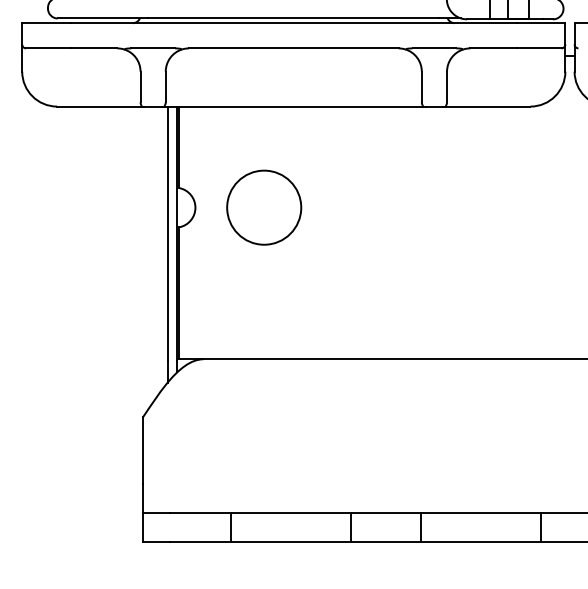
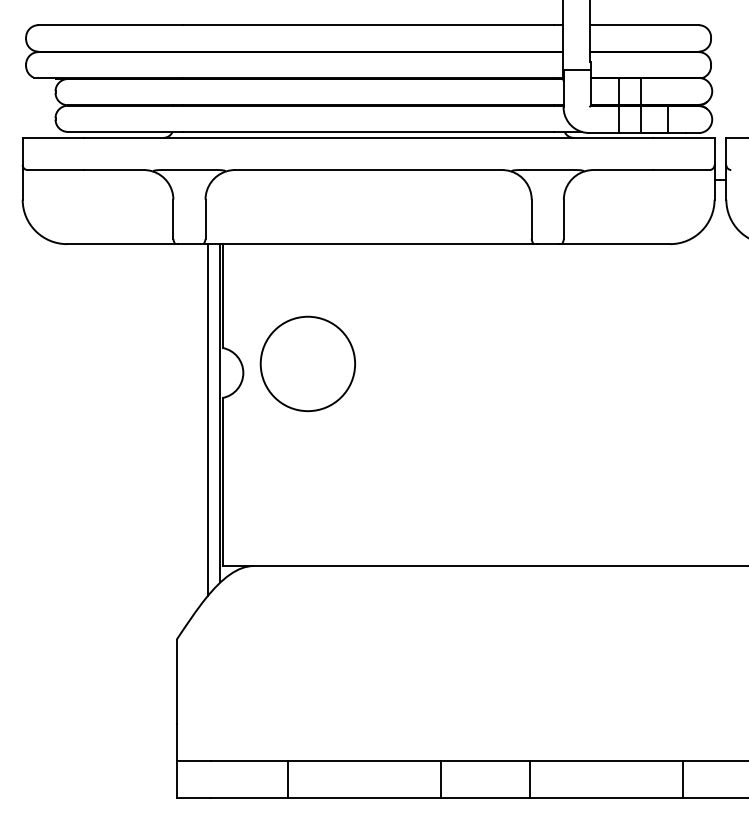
circle: (263, 207) -> (307, 363), moved

